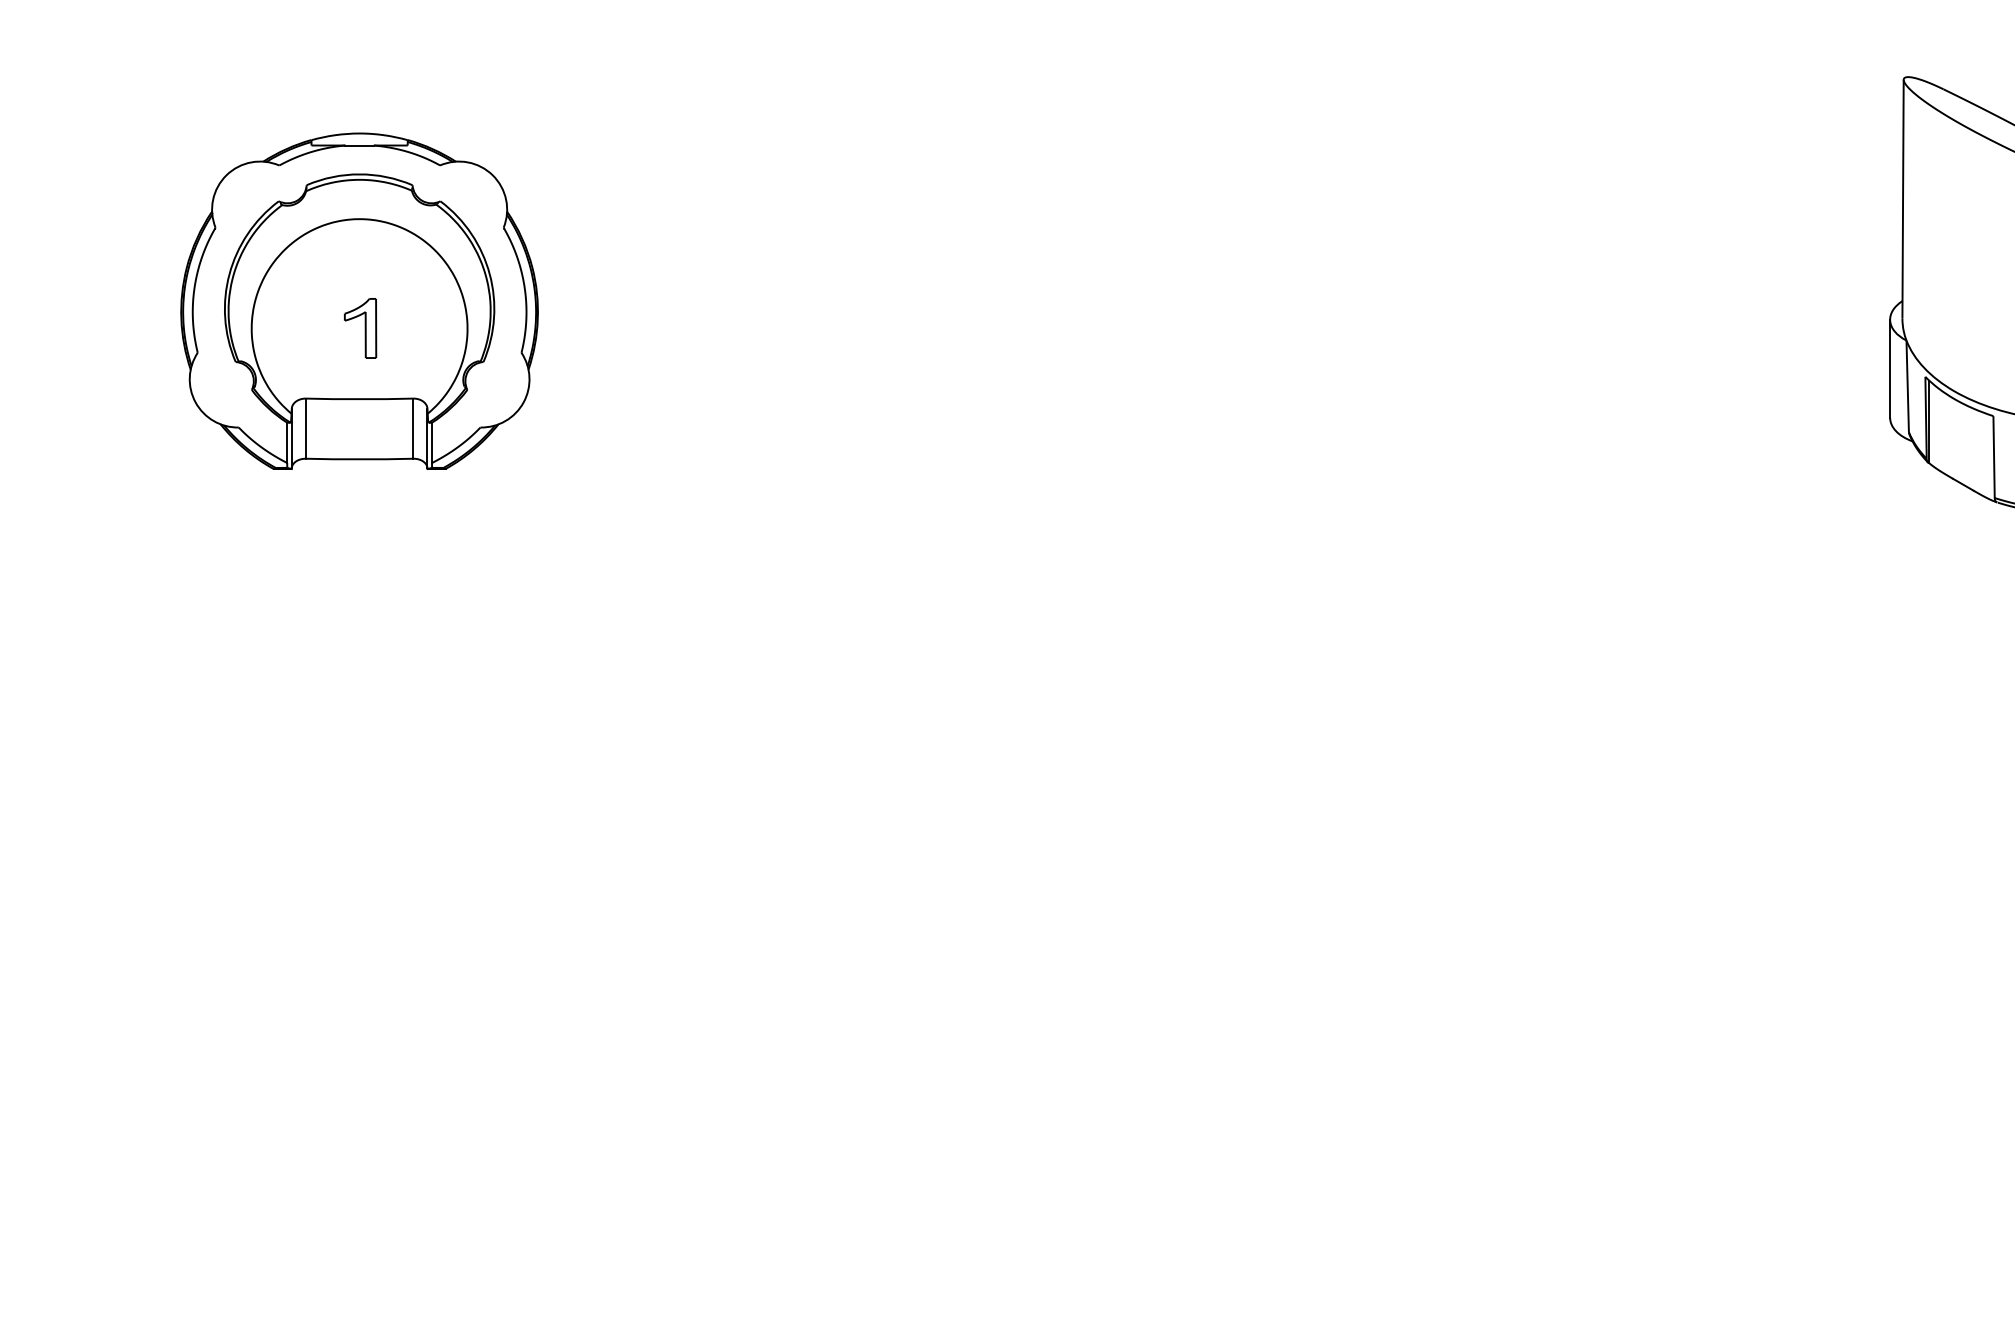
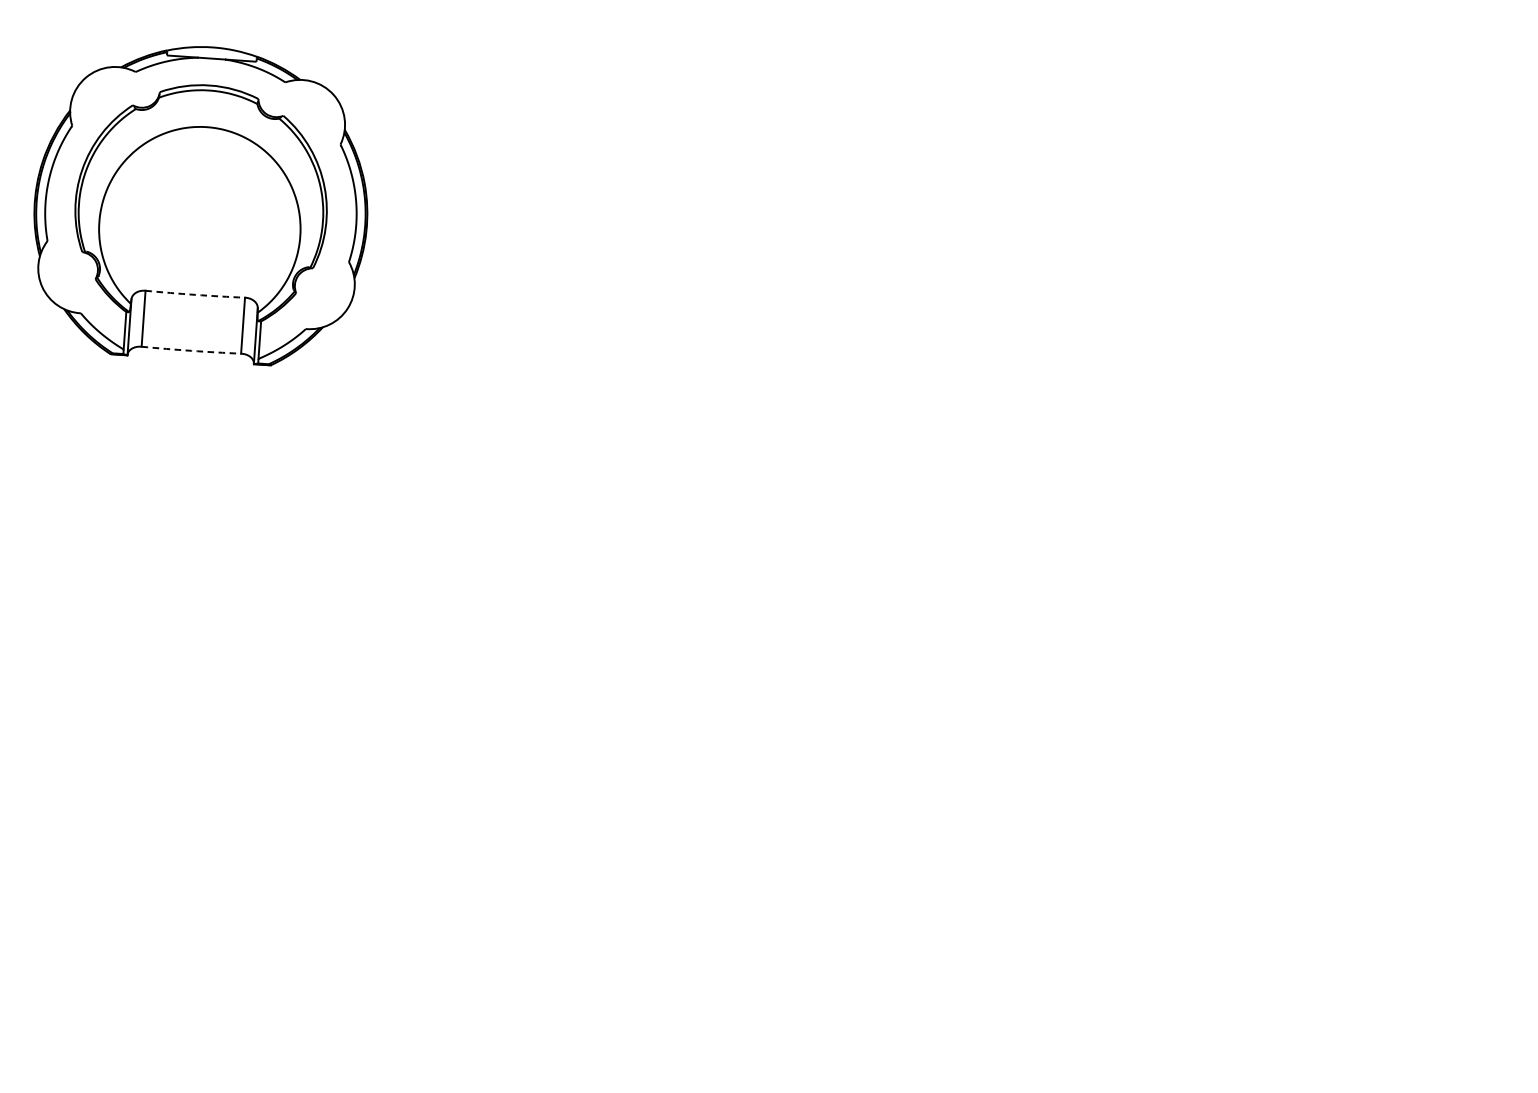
part: (360, 328) -> (200, 229), removed
arc: (359, 399) -> (195, 295), solid -> dashed
arc: (359, 459) -> (191, 350), solid -> dashed

